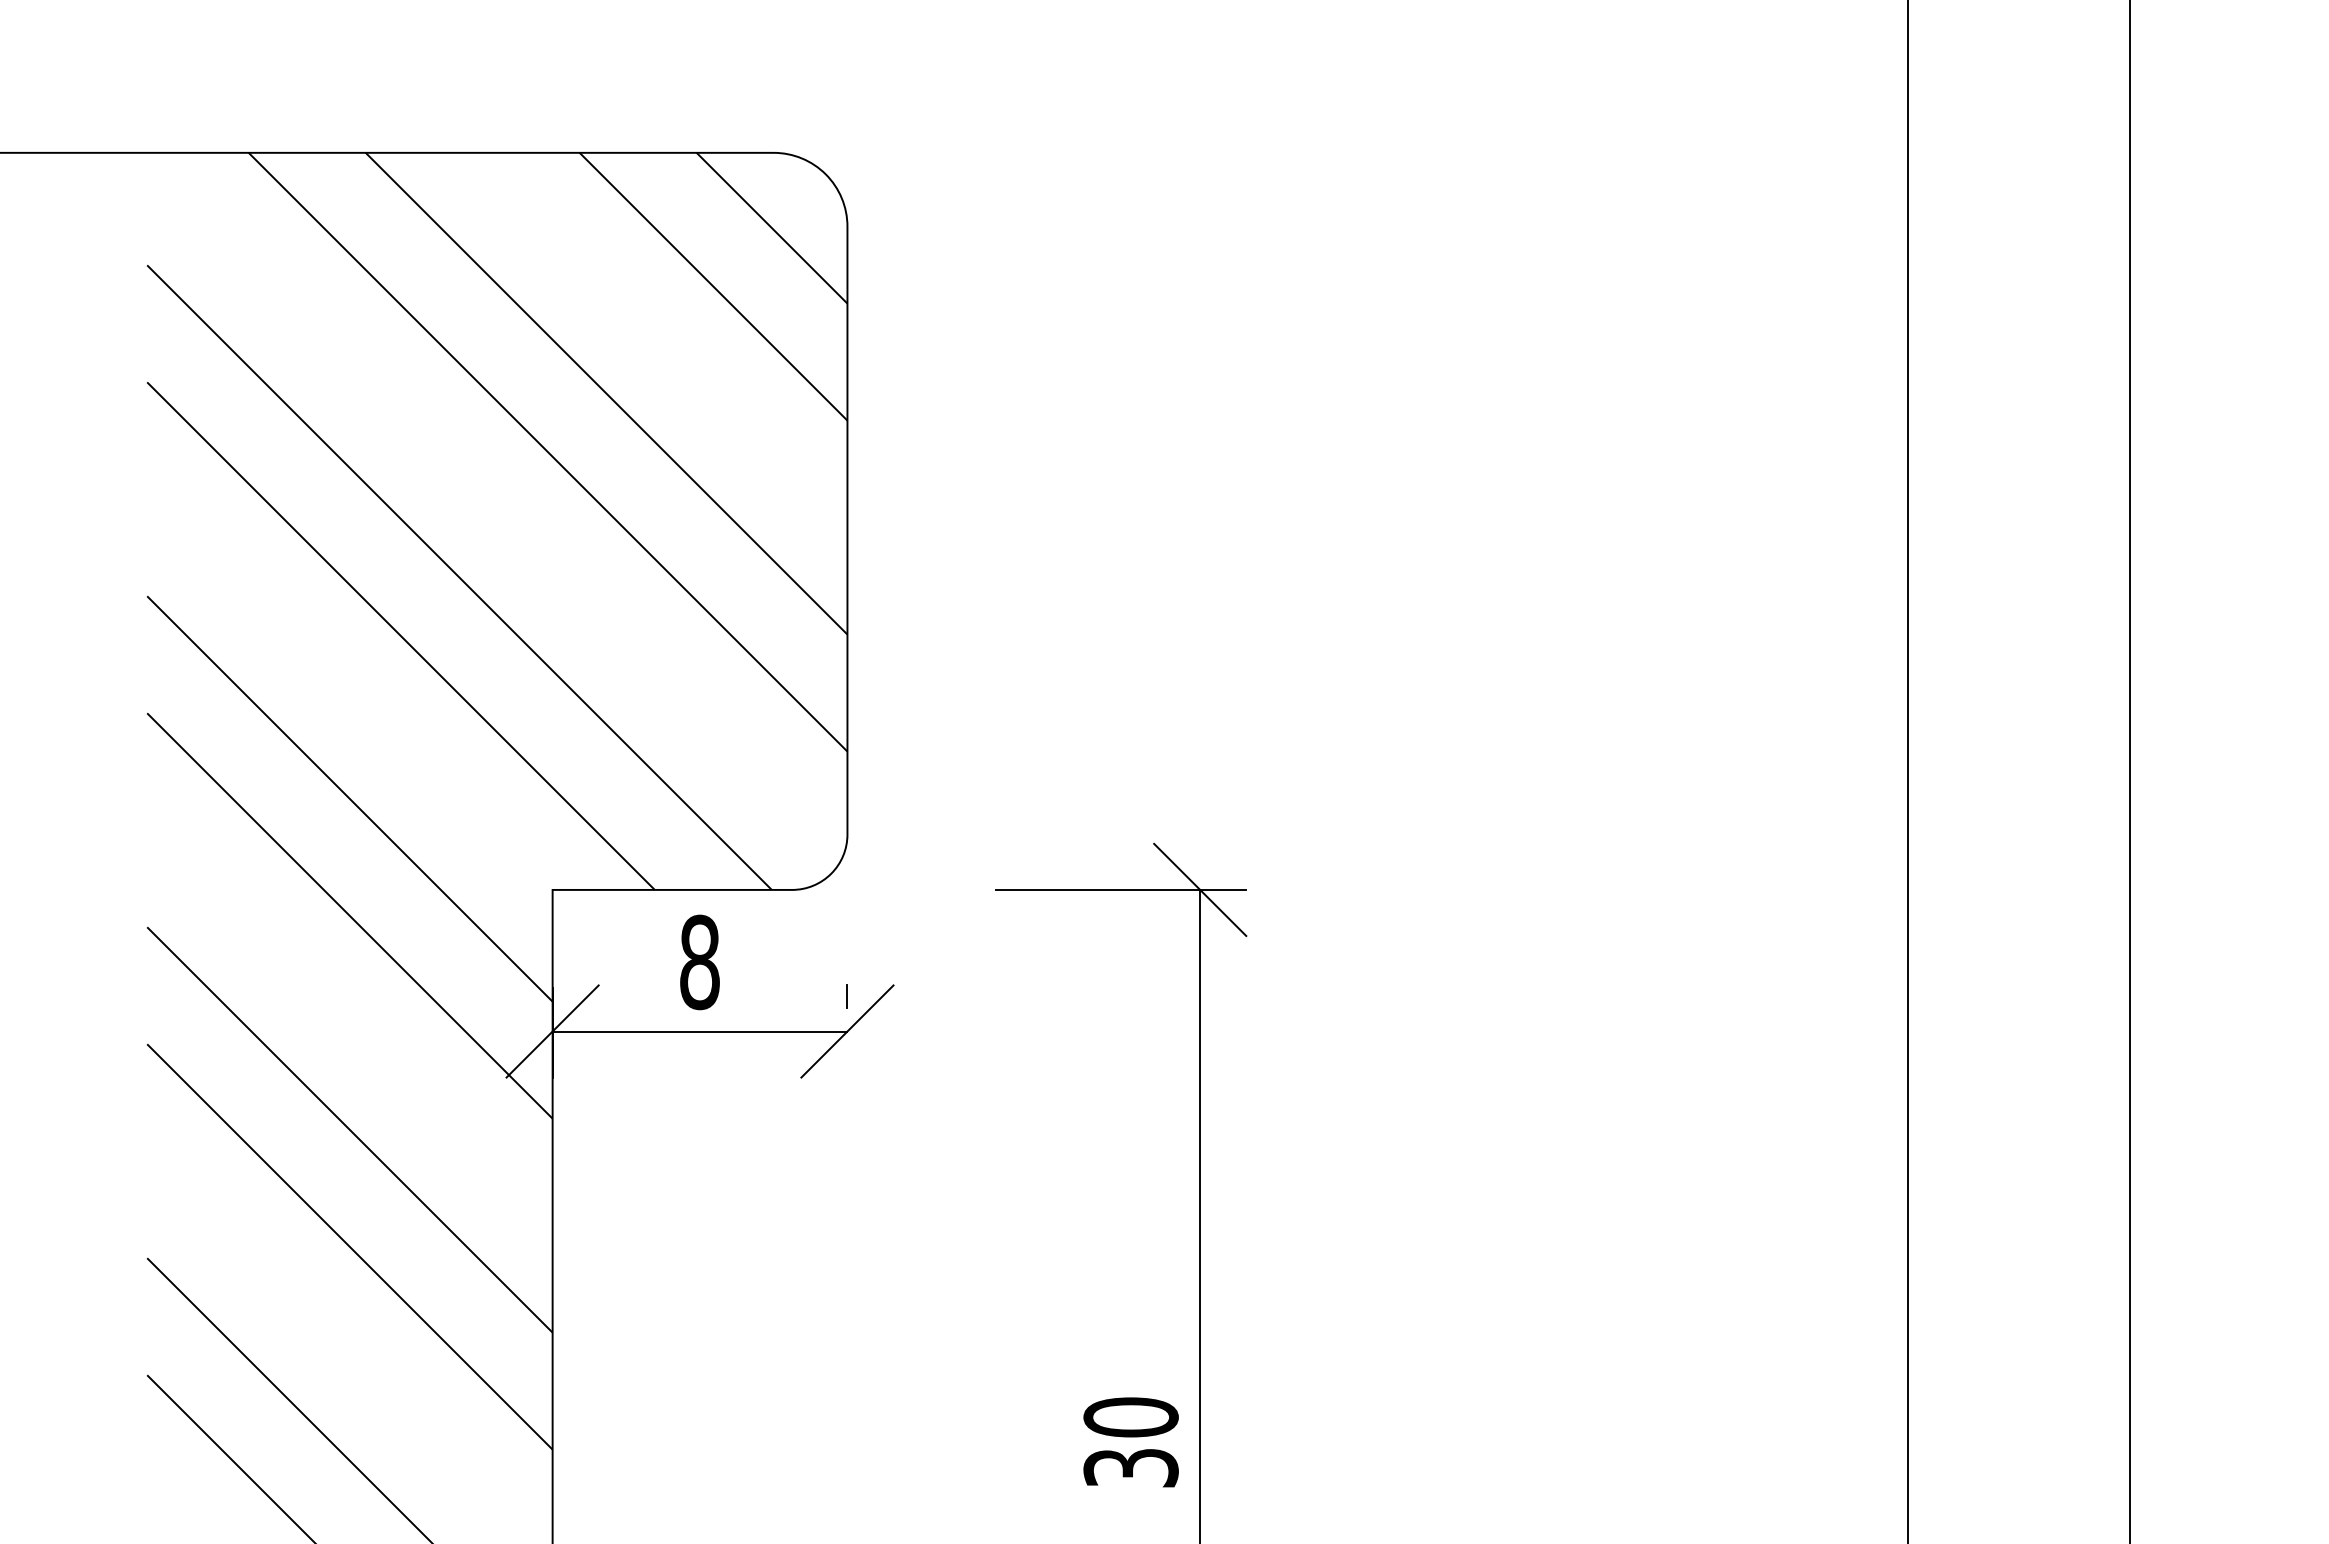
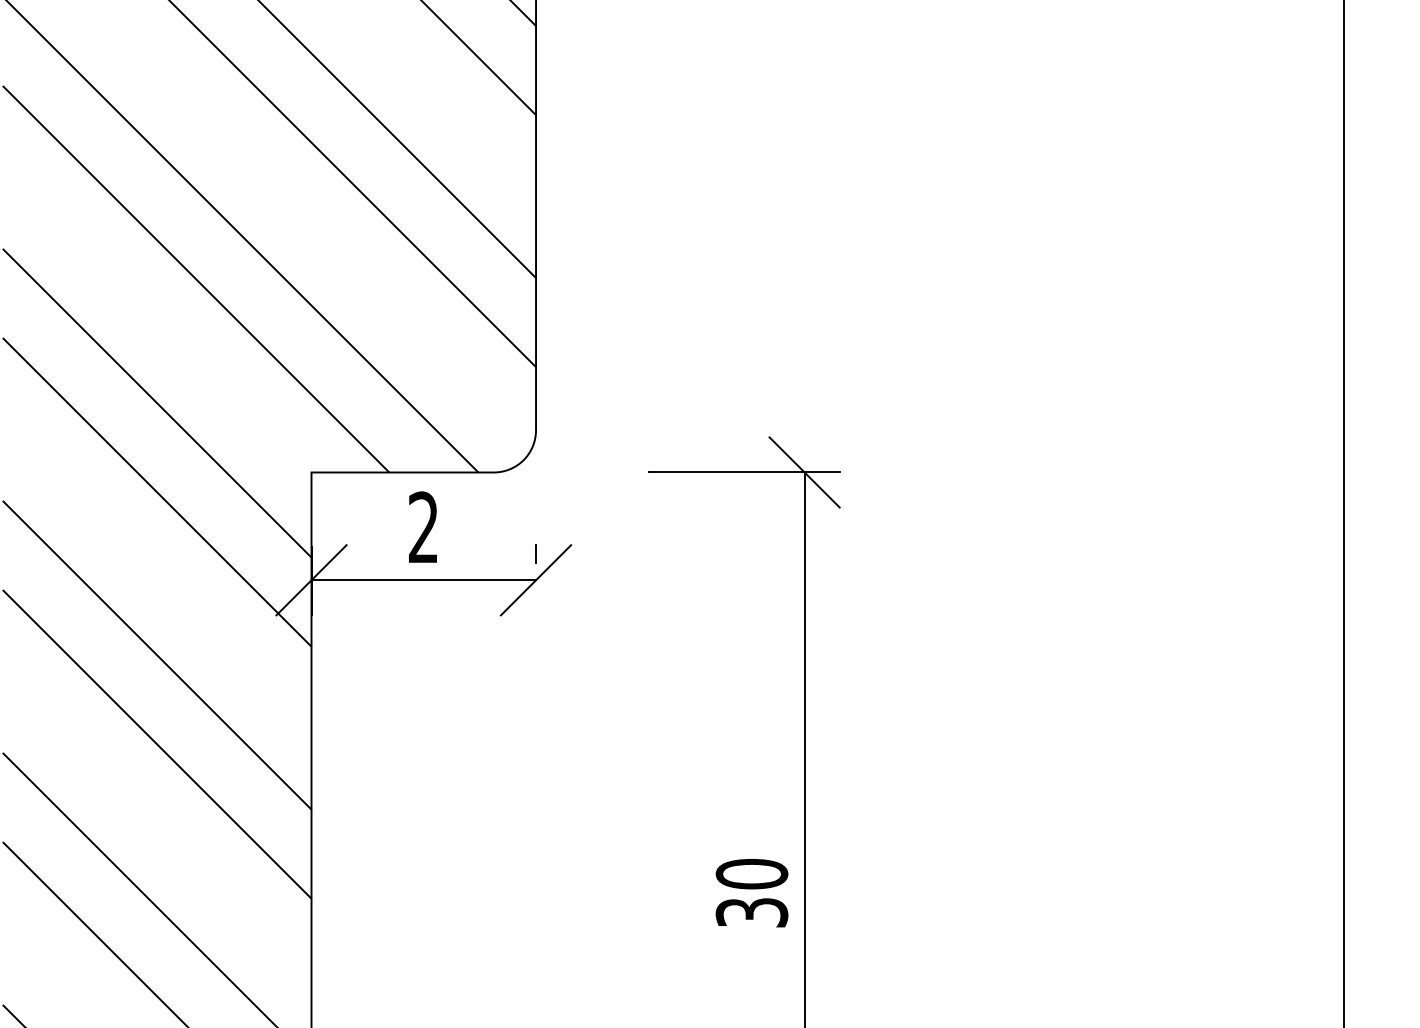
text: (699, 962) -> (423, 527), 8 -> 2

